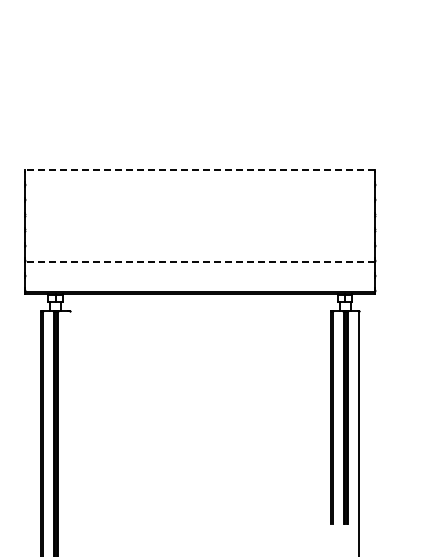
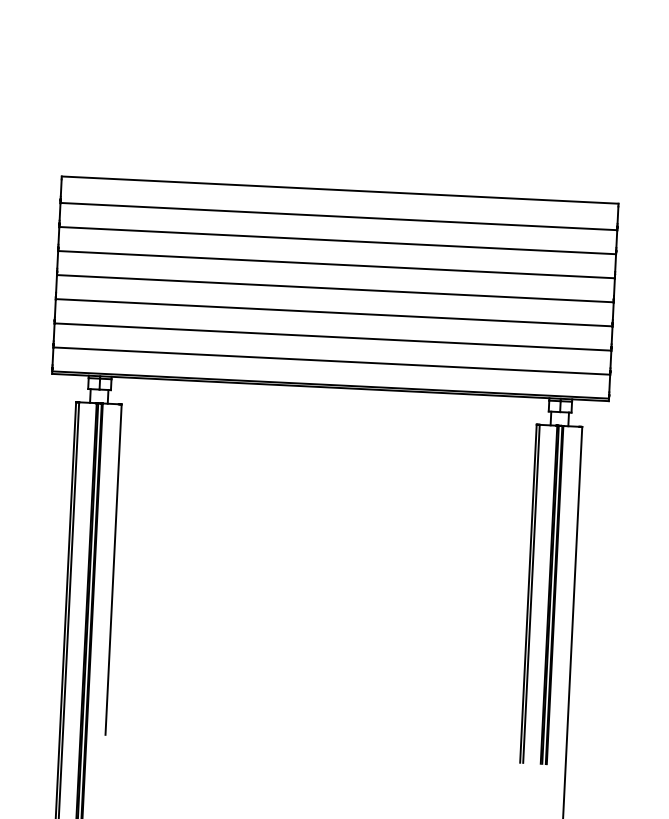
line: (199, 169) -> (338, 189), dashed -> solid
line: (200, 186) -> (339, 216), added
line: (200, 201) -> (337, 240), added
line: (200, 216) -> (336, 264), added
line: (200, 231) -> (335, 288), added
line: (200, 246) -> (334, 312), added
line: (199, 262) -> (331, 337), dashed -> solid
line: (200, 277) -> (332, 361), added
line: (69, 414) -> (113, 569), added

